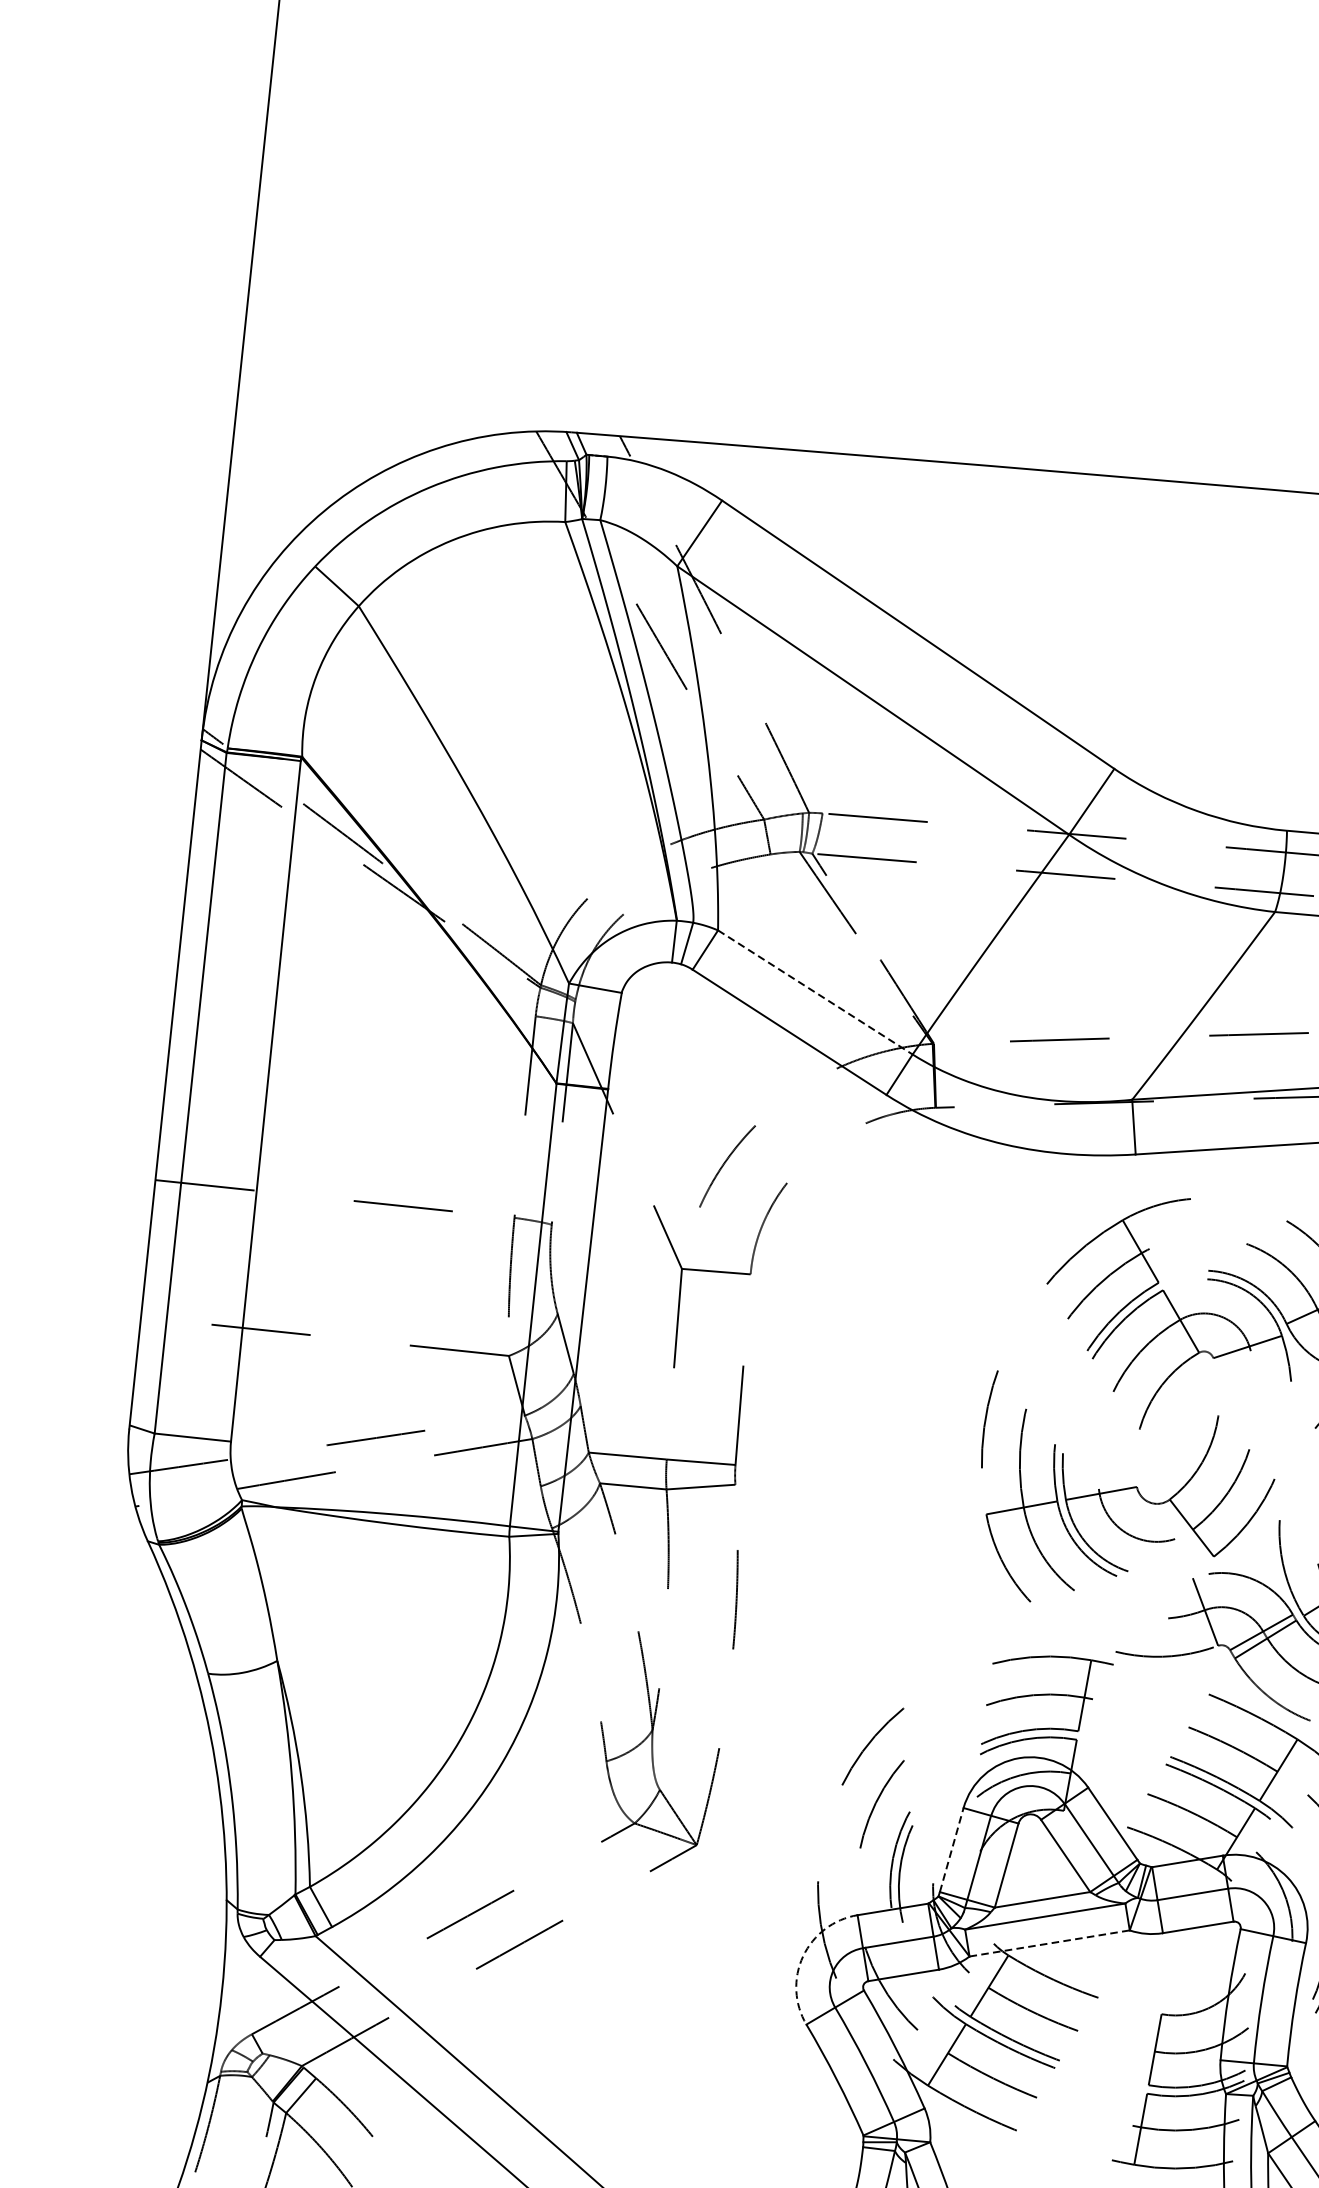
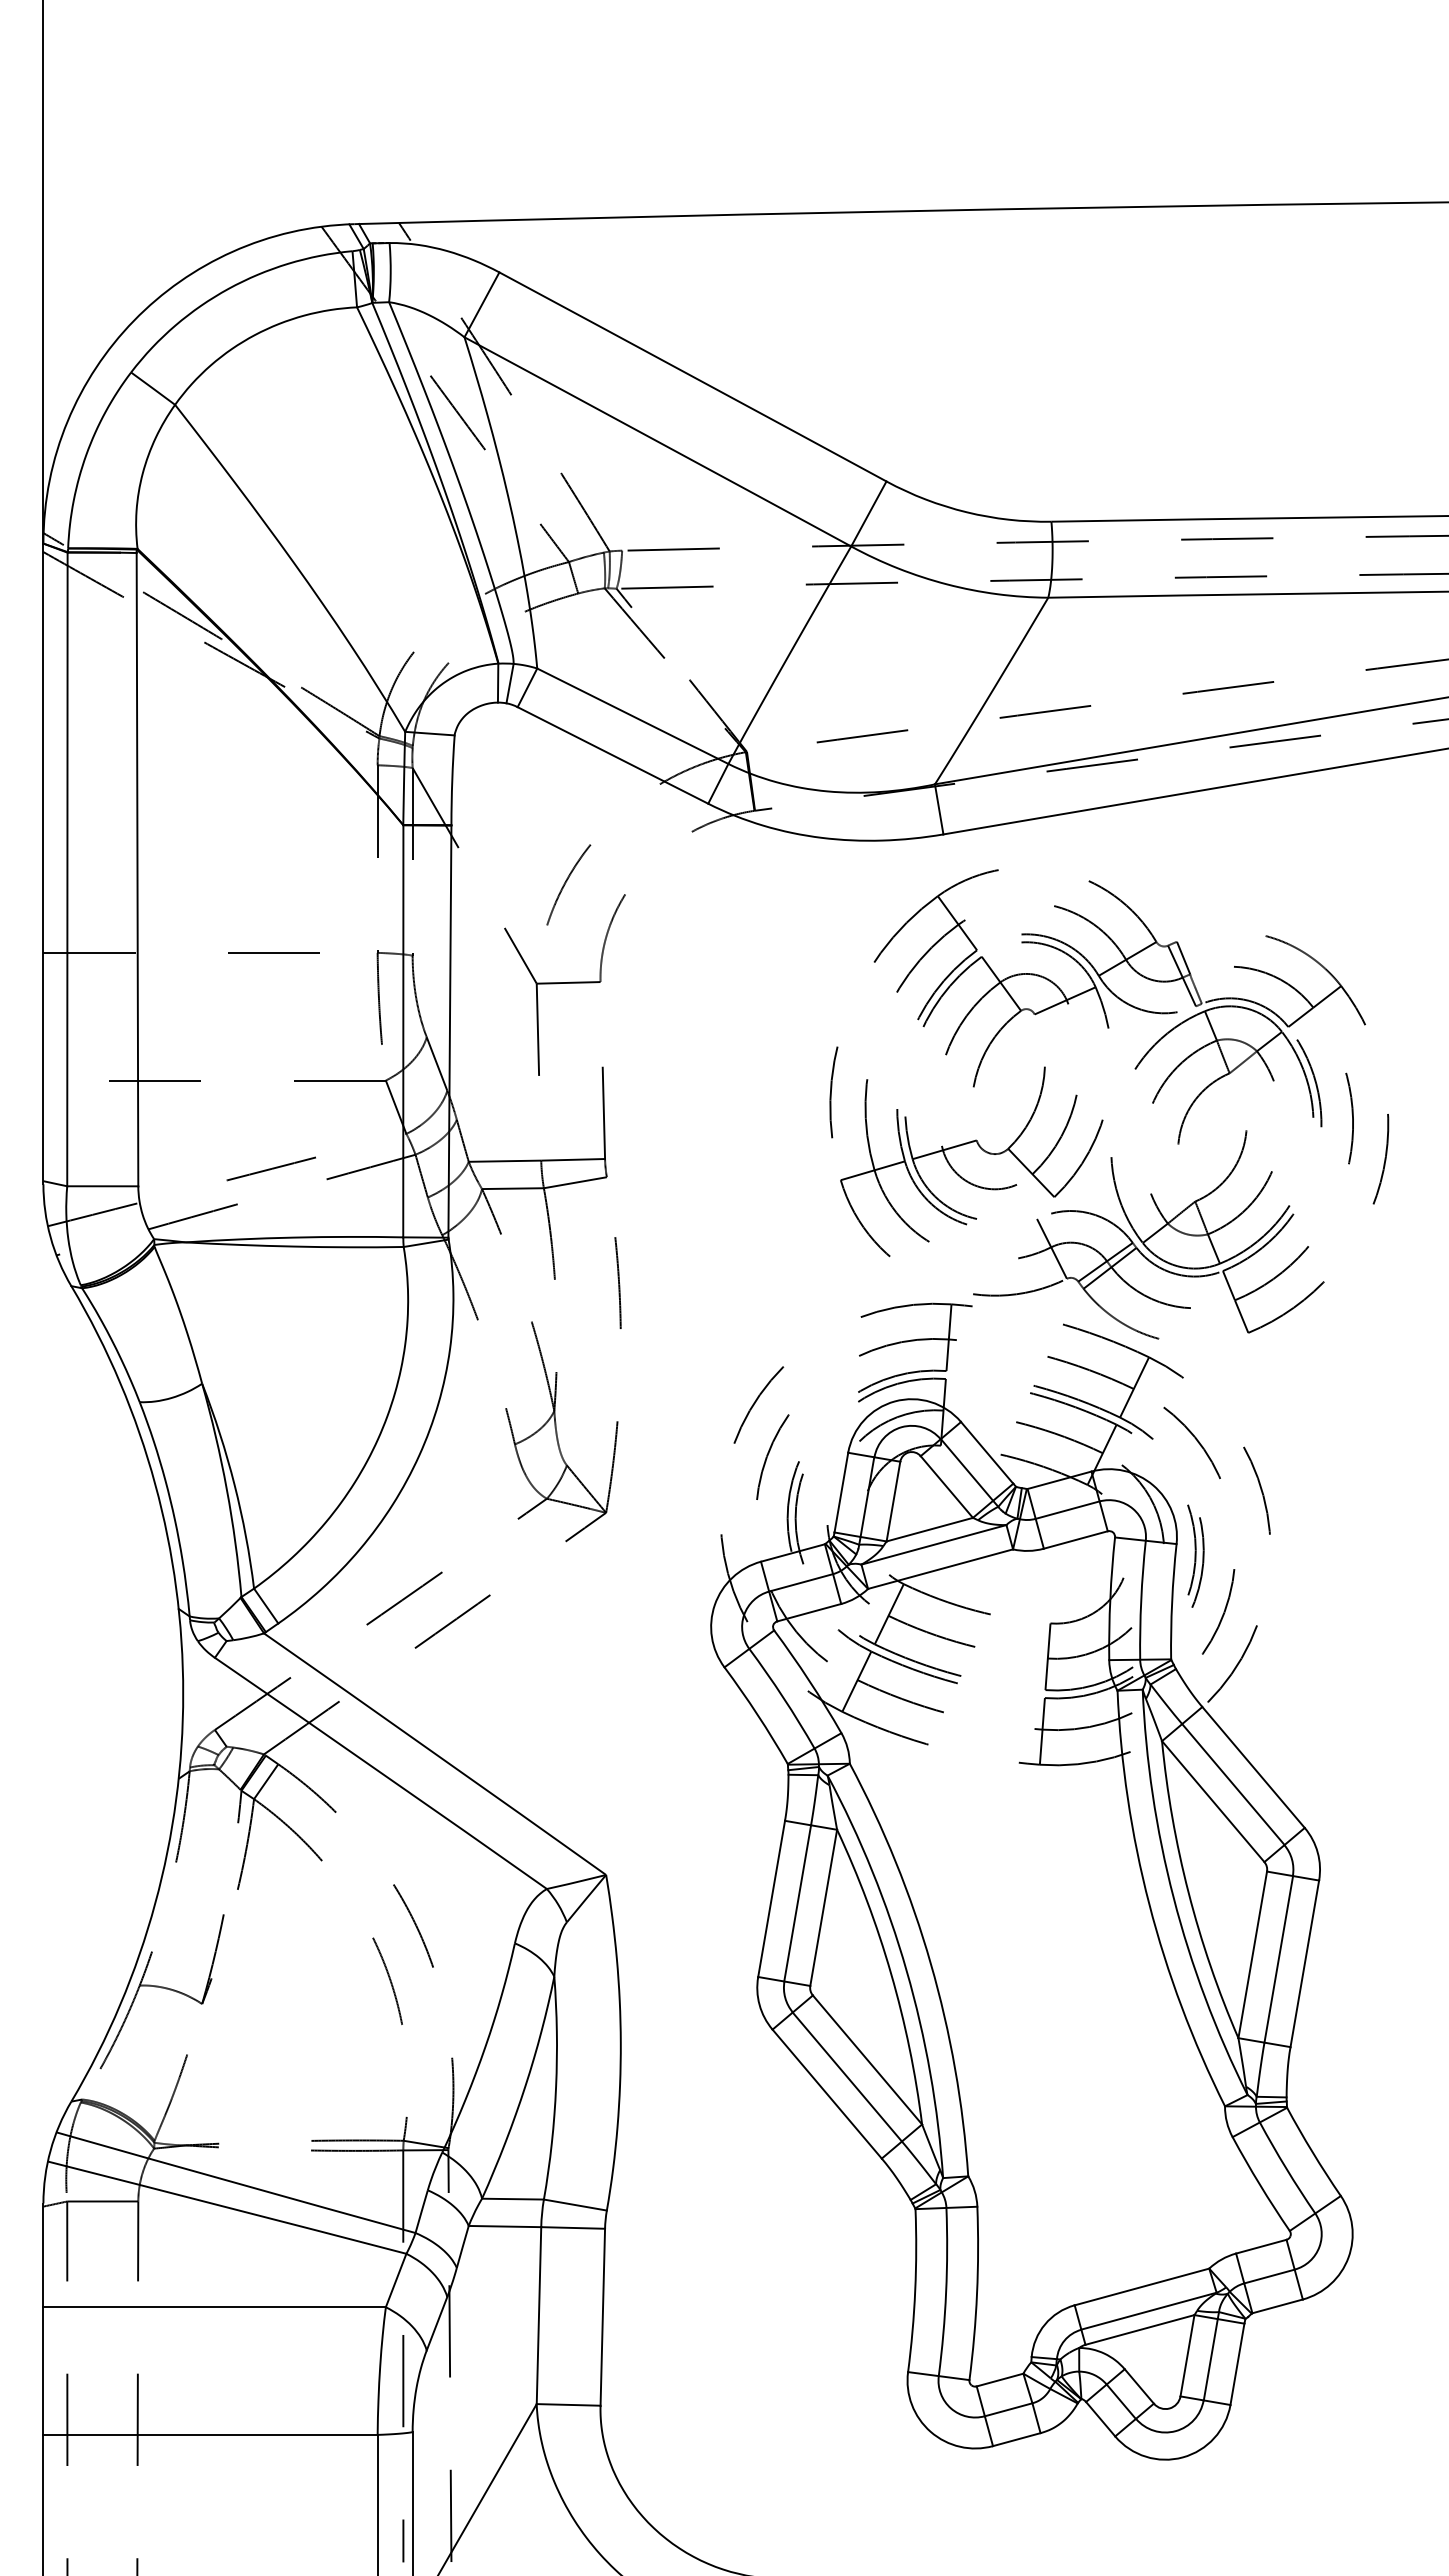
line: (814, 992) -> (632, 716), dashed -> solid
line: (951, 1849) -> (841, 1492), dashed -> solid
line: (1050, 1943) -> (941, 1569), dashed -> solid
arc: (802, 1955) -> (714, 1604), dashed -> solid

